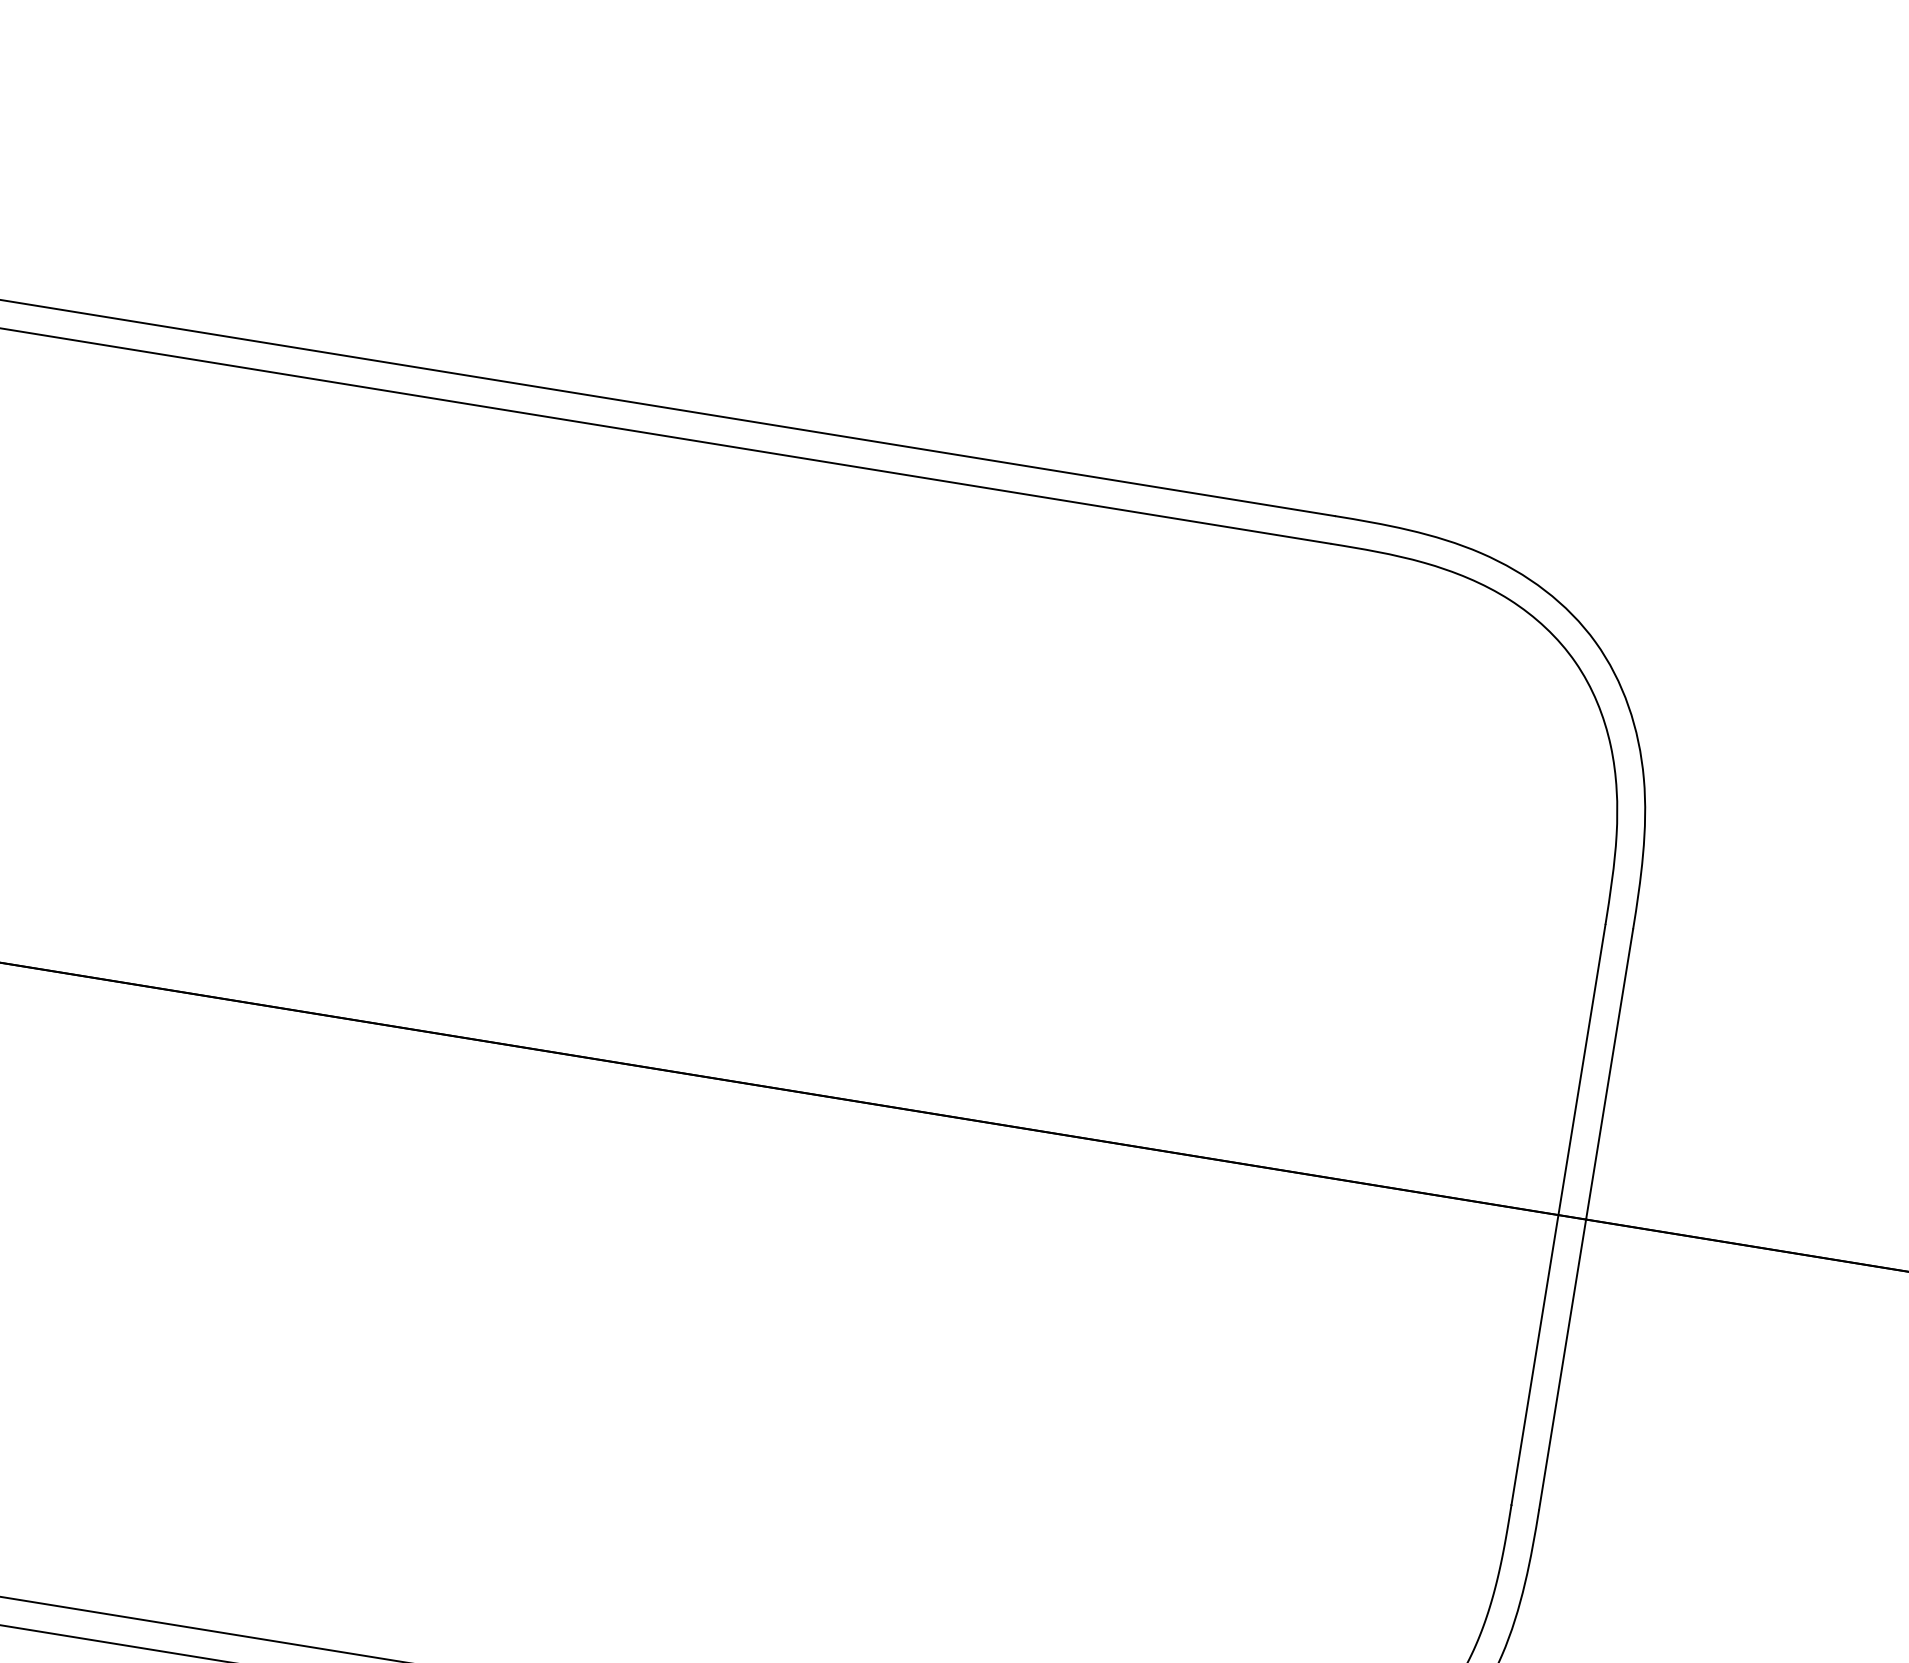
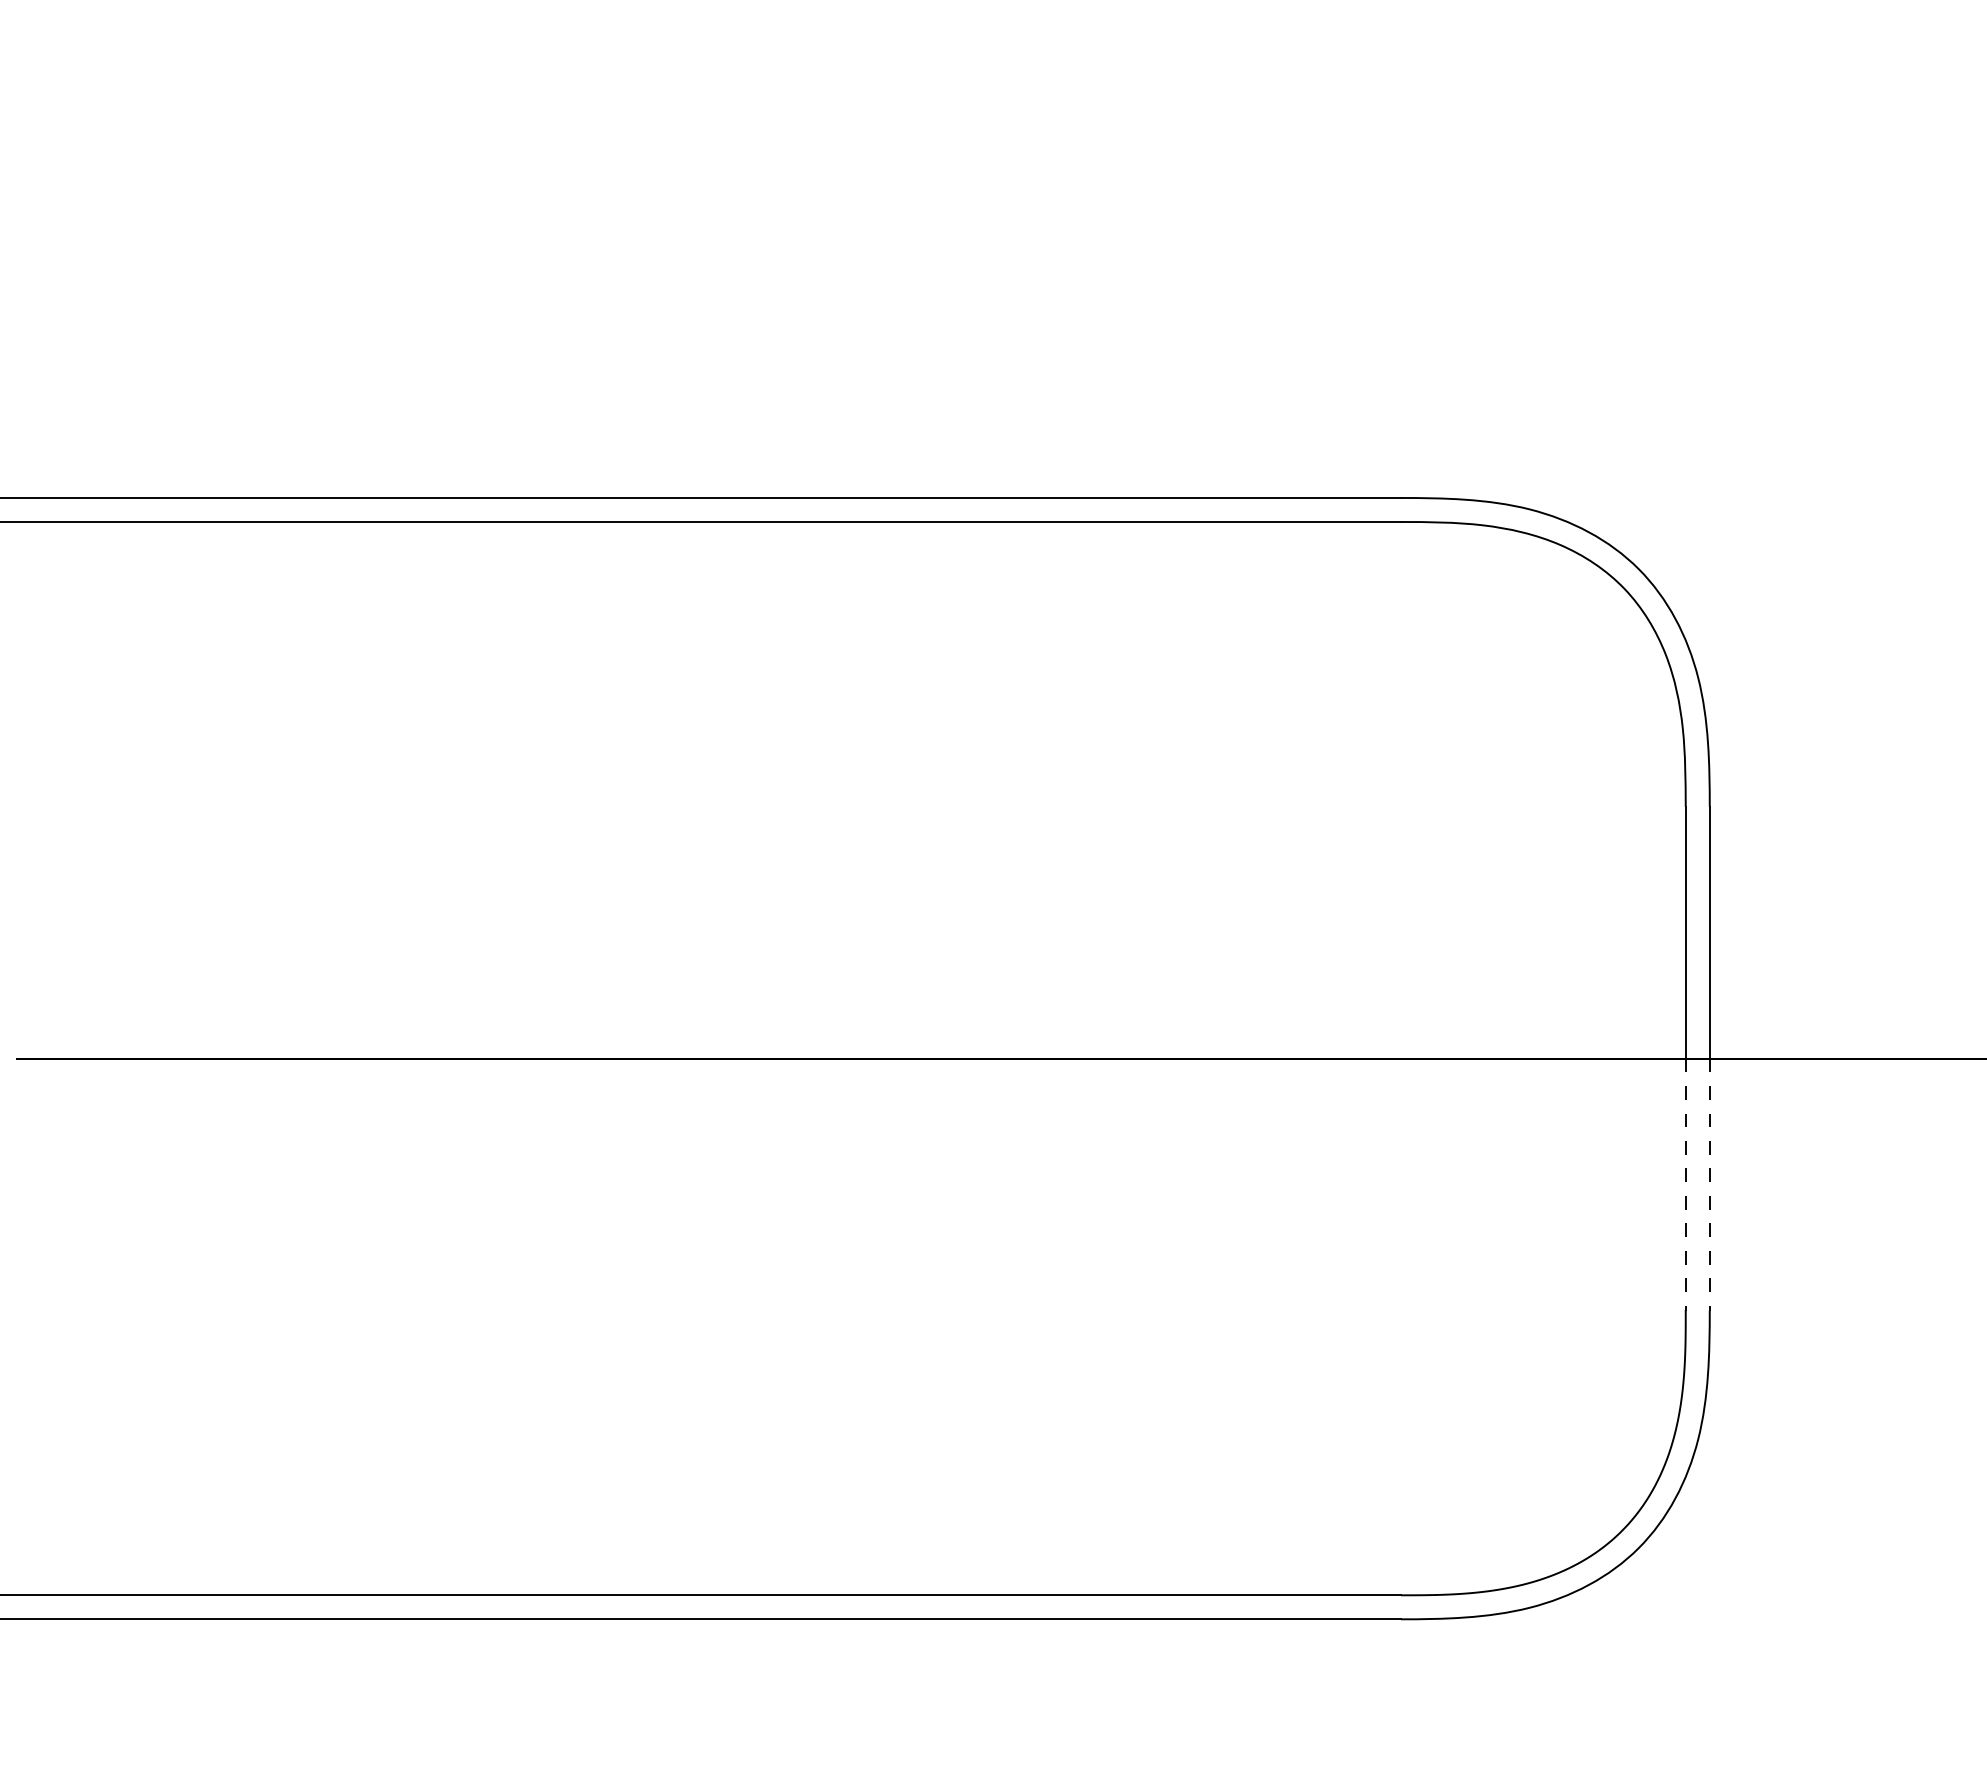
line: (1534, 1359) -> (1685, 1184), solid -> dashed
line: (1562, 1364) -> (1709, 1184), solid -> dashed

